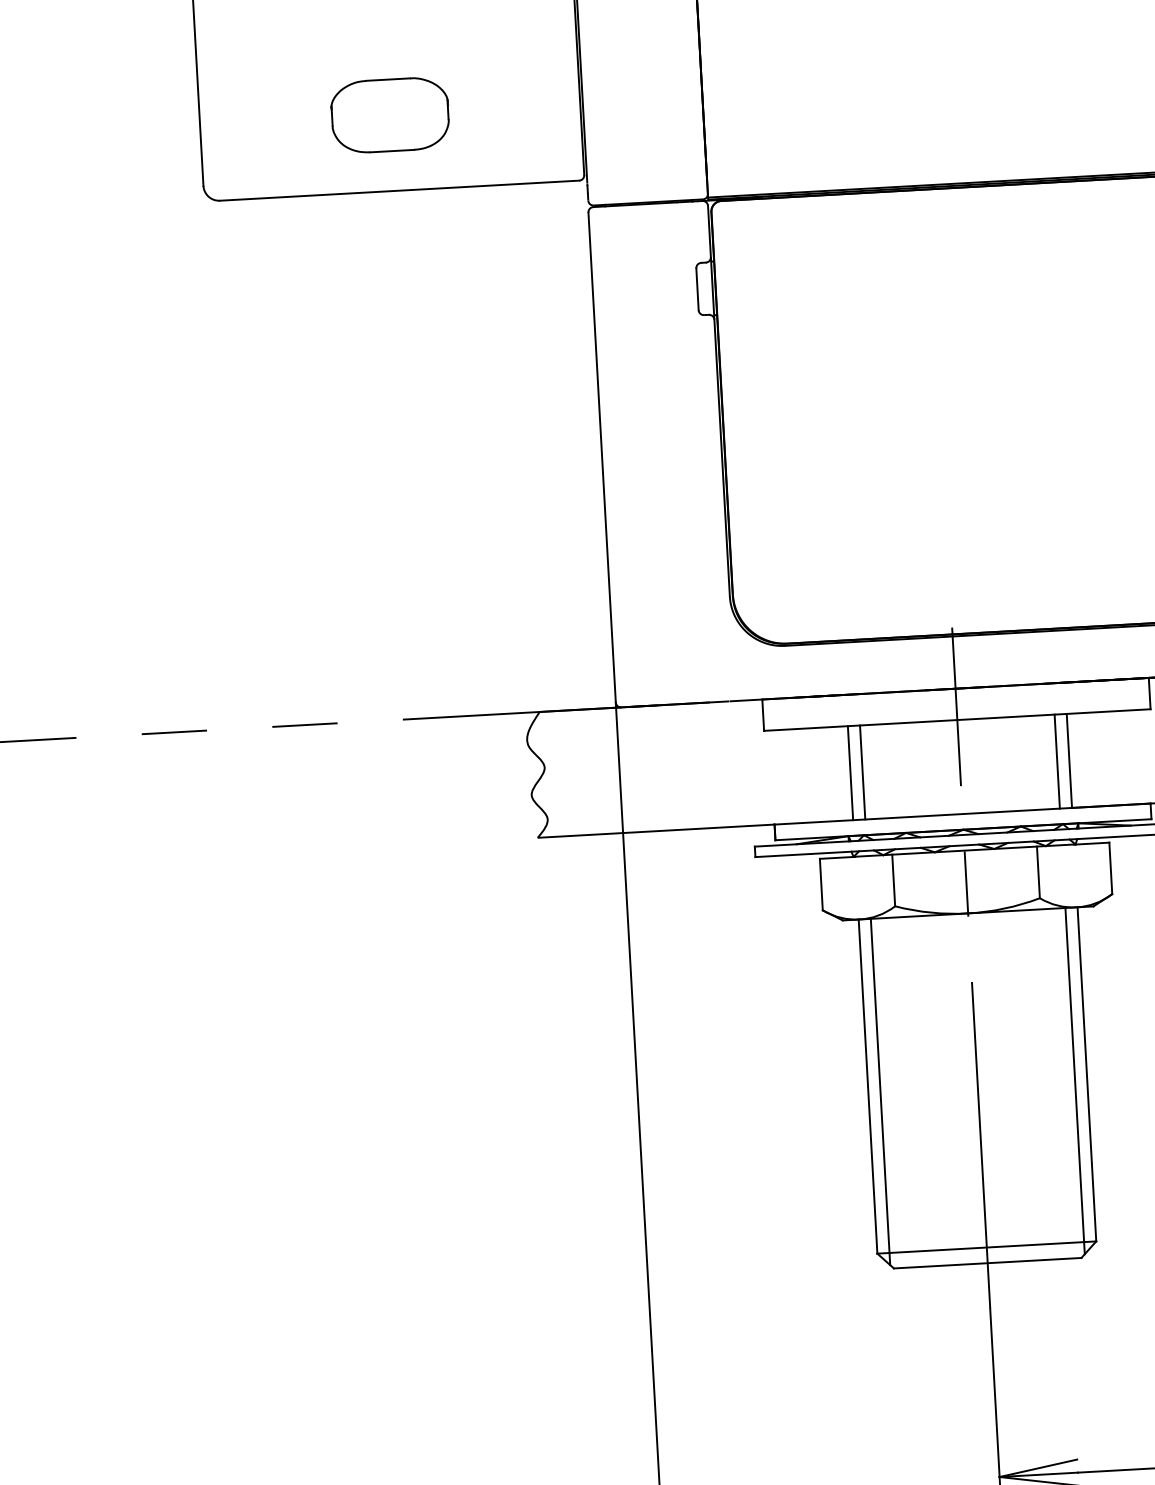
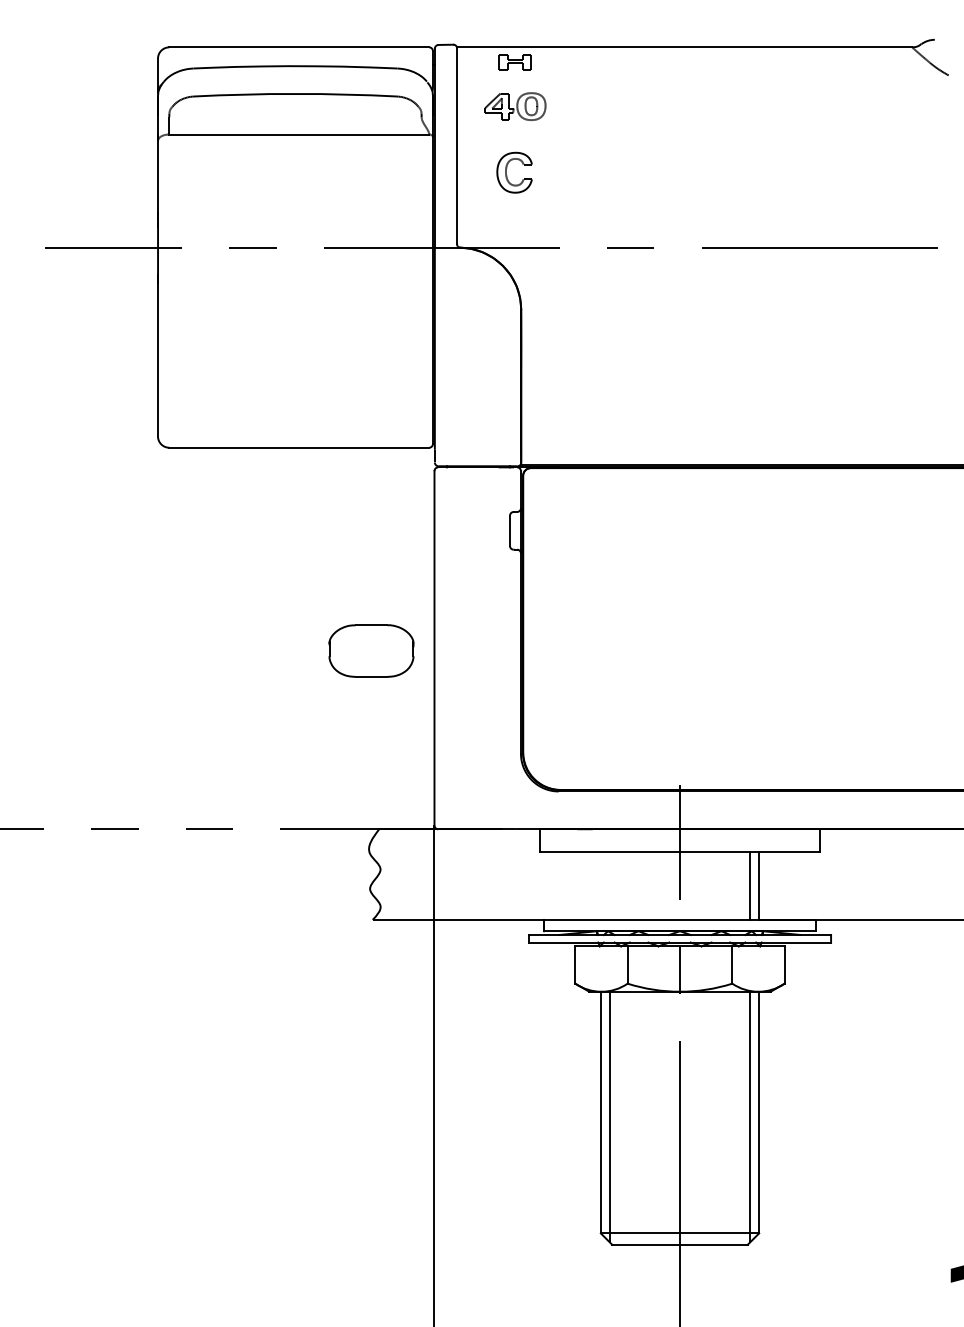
part: (390, 114) -> (371, 650), moved
line: (862, 771) -> (609, 885), removed
line: (850, 772) -> (600, 885), removed

